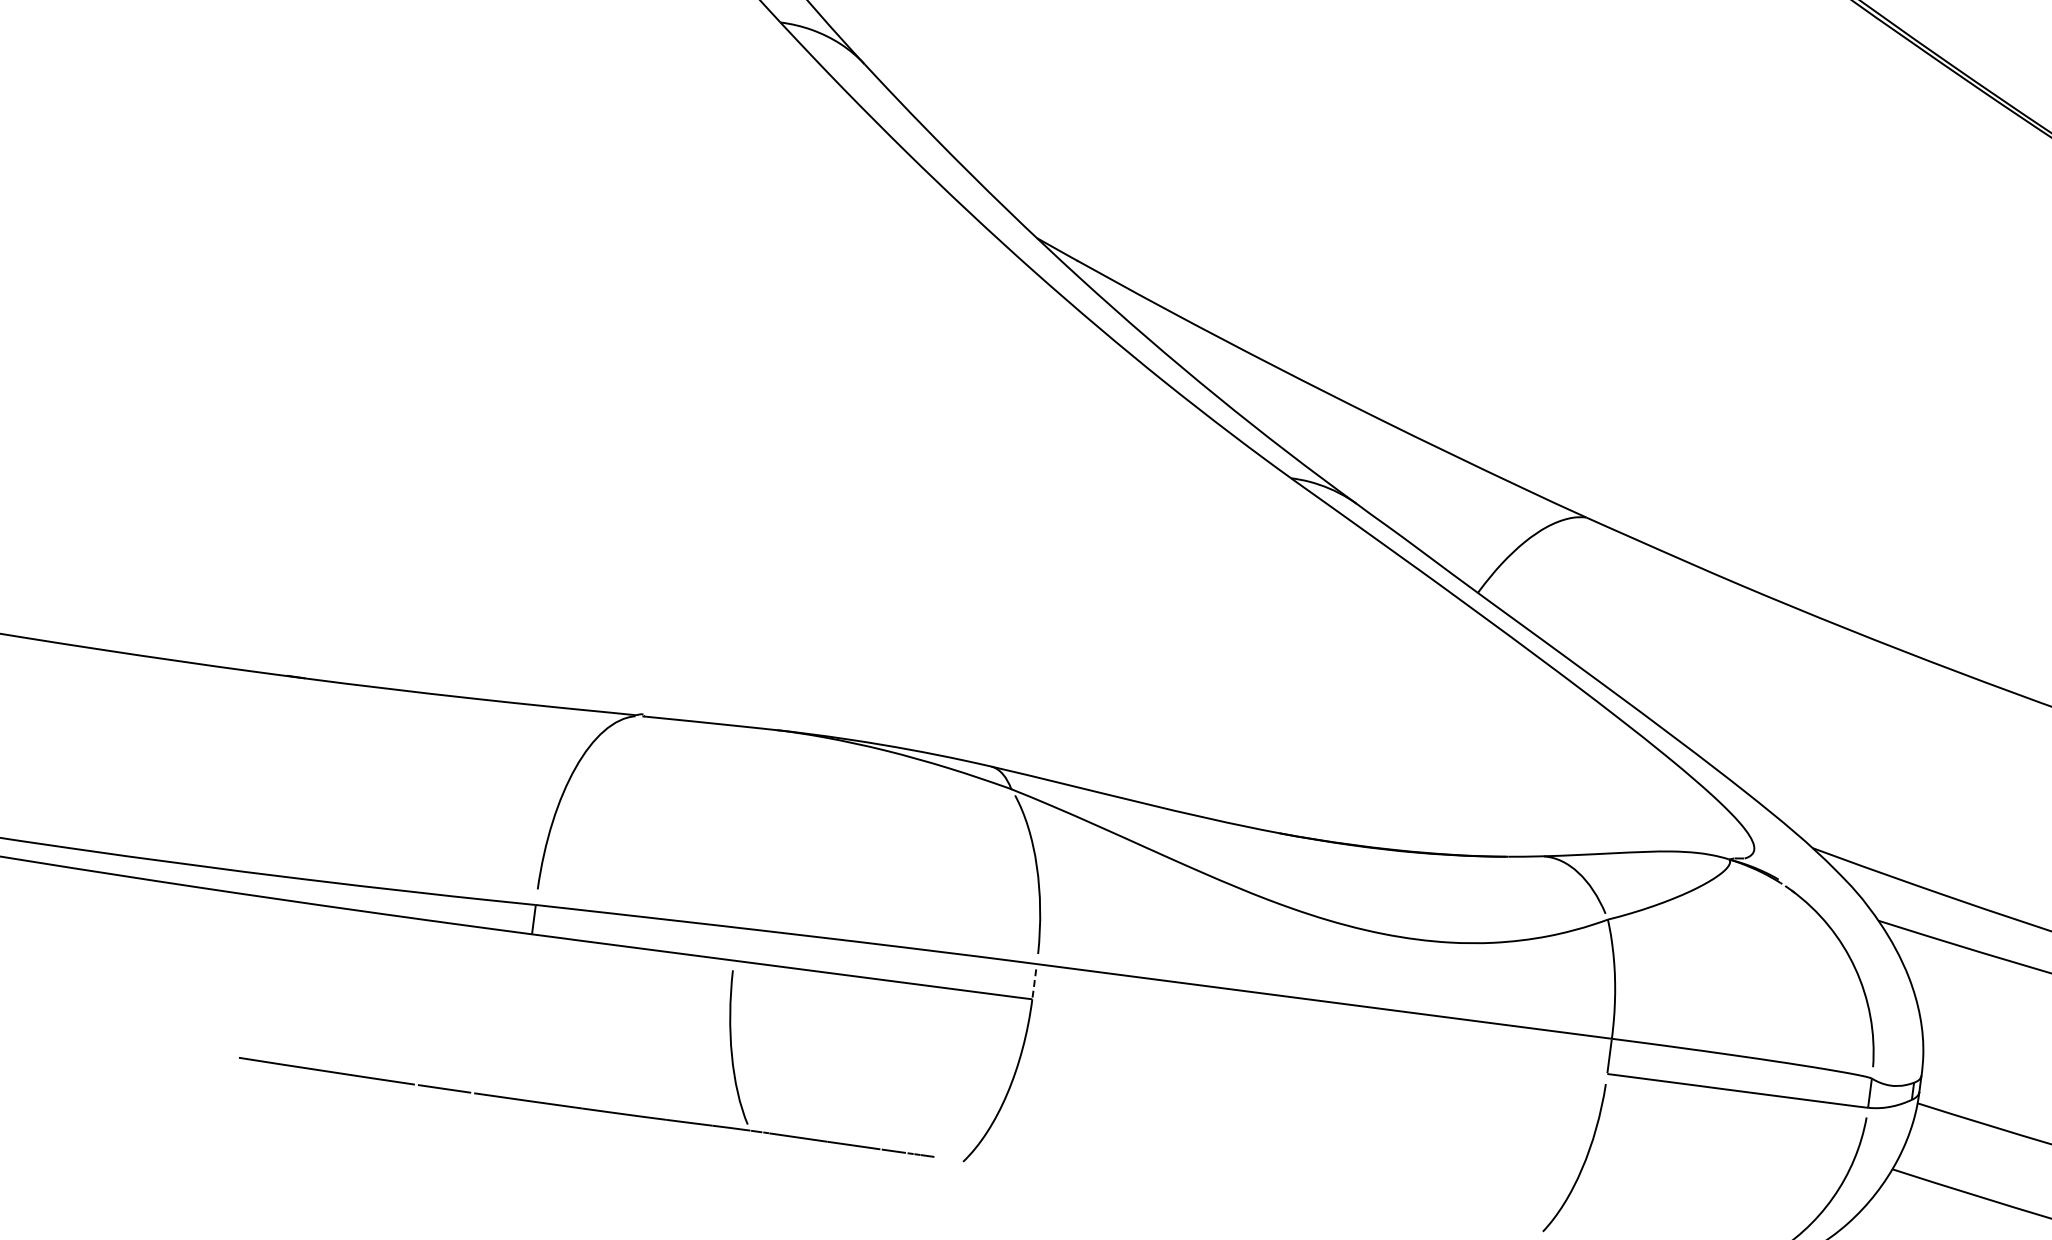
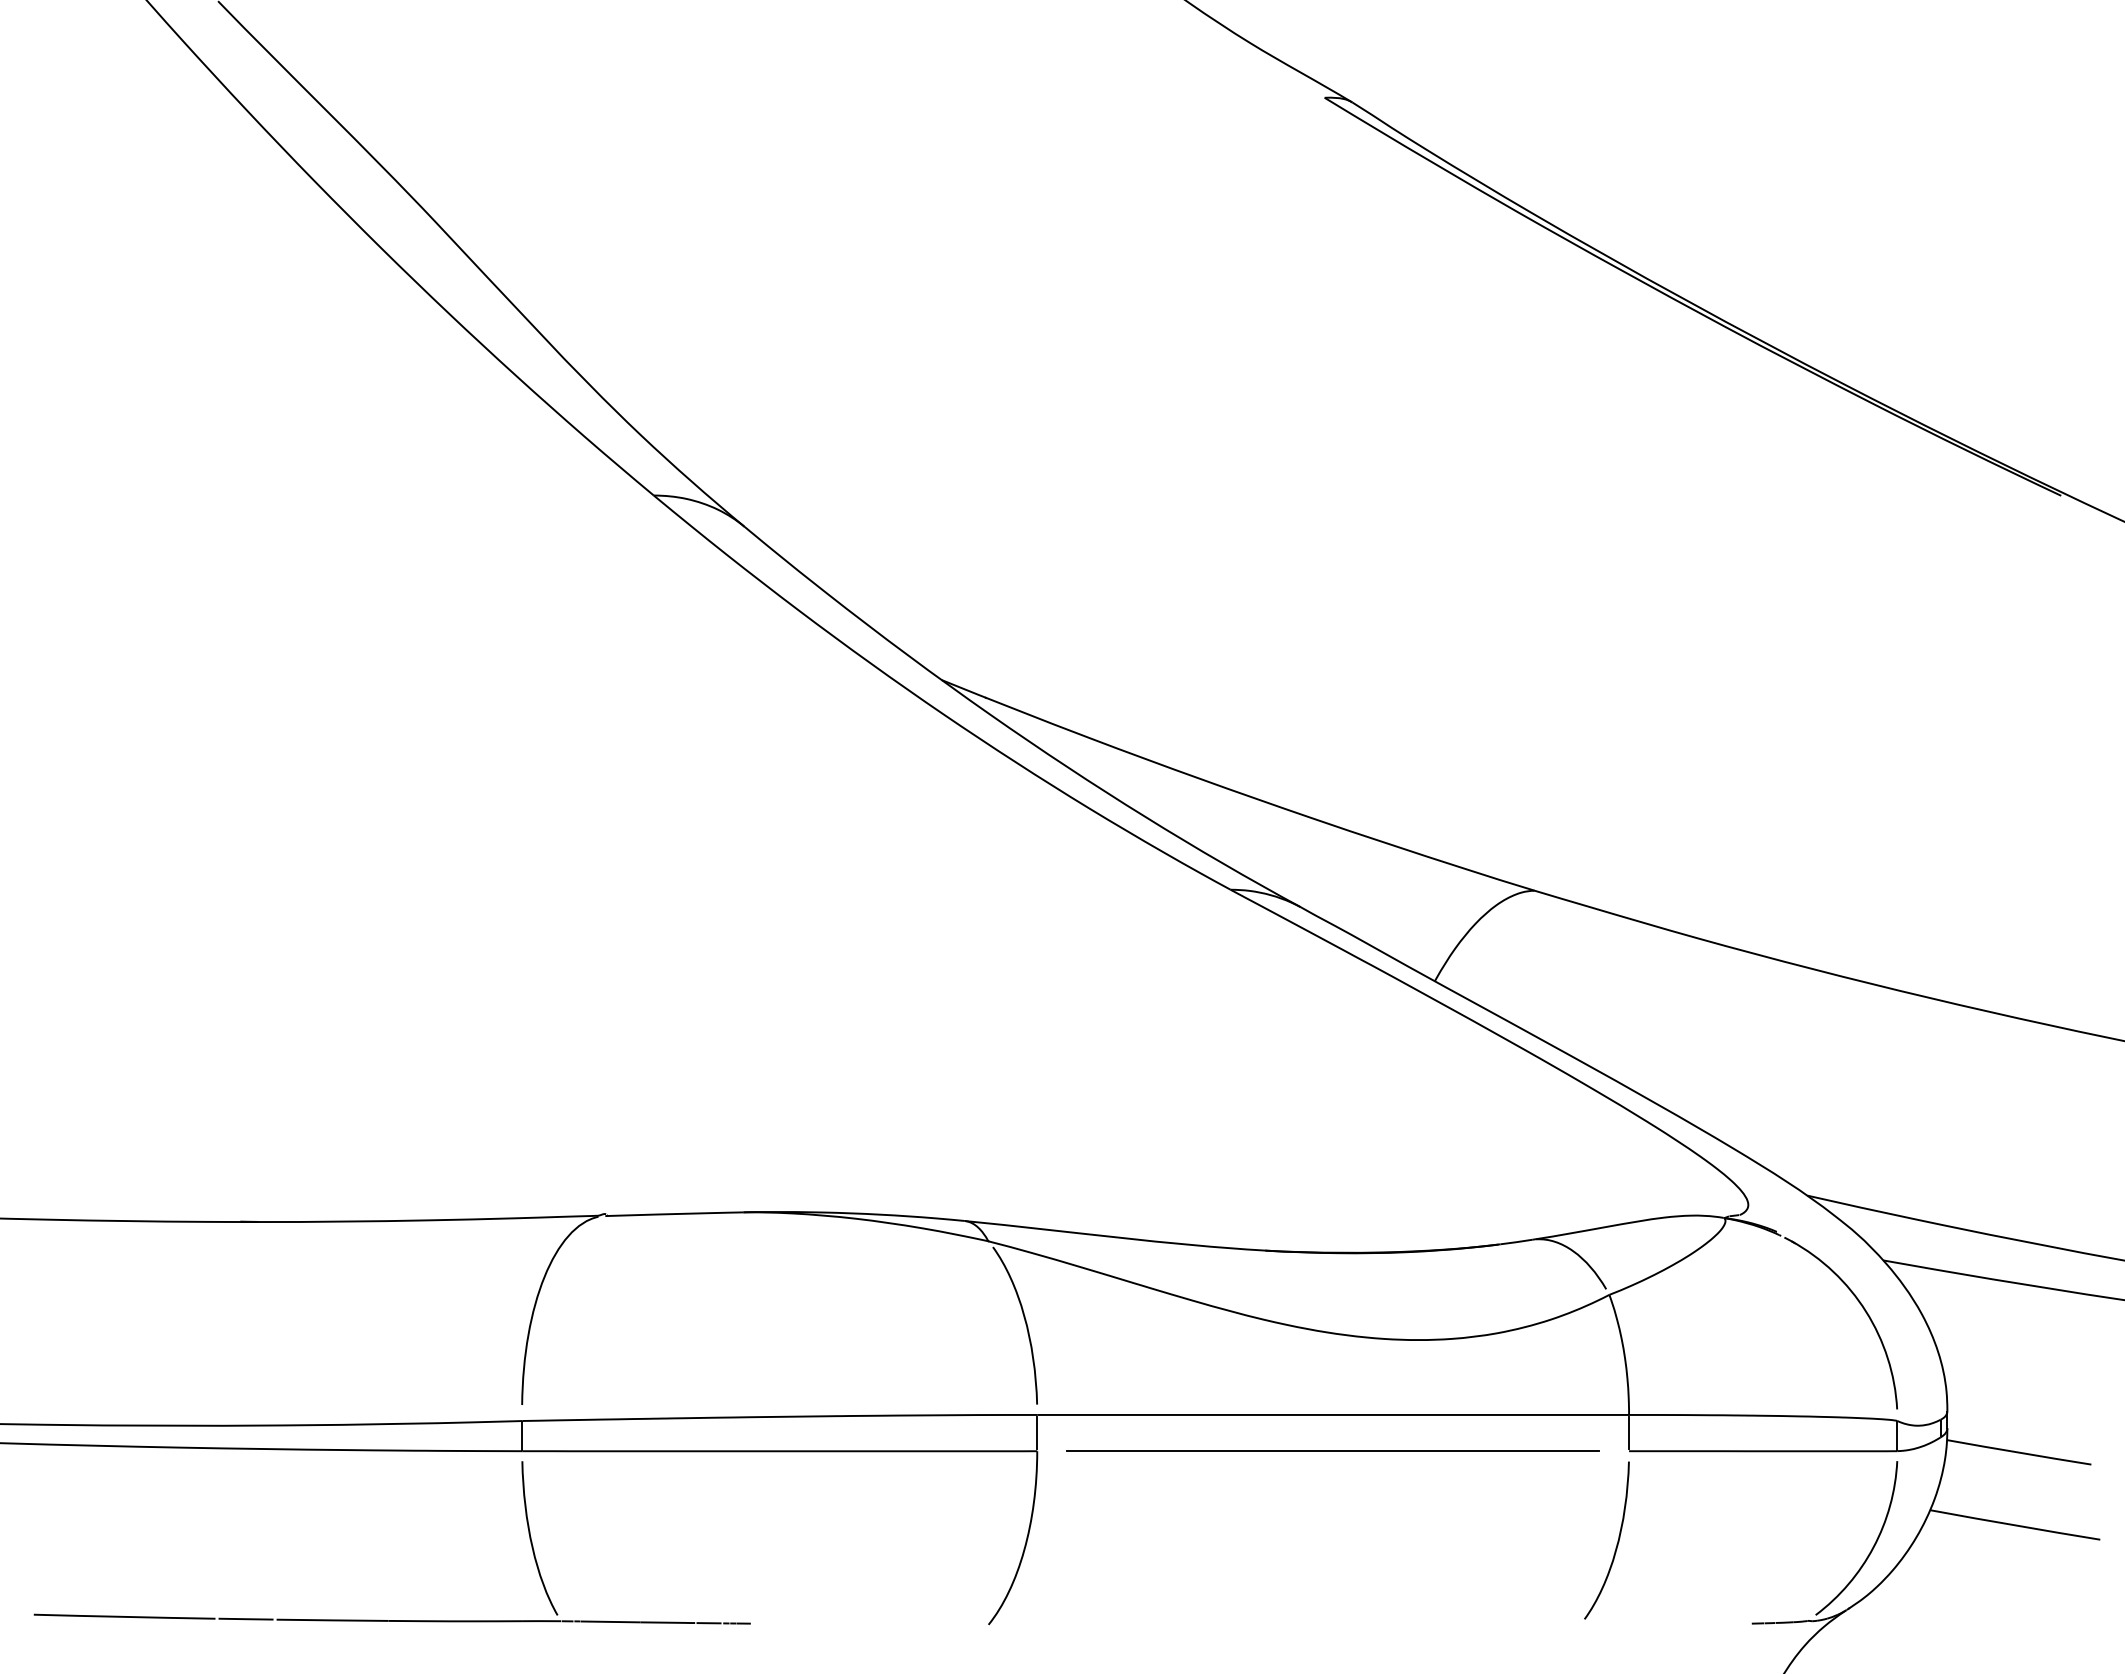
line: (1034, 981) -> (1037, 1432), dashed -> solid
line: (1319, 1036) -> (1332, 1451), added
part: (585, 1108) -> (391, 1620), moved

